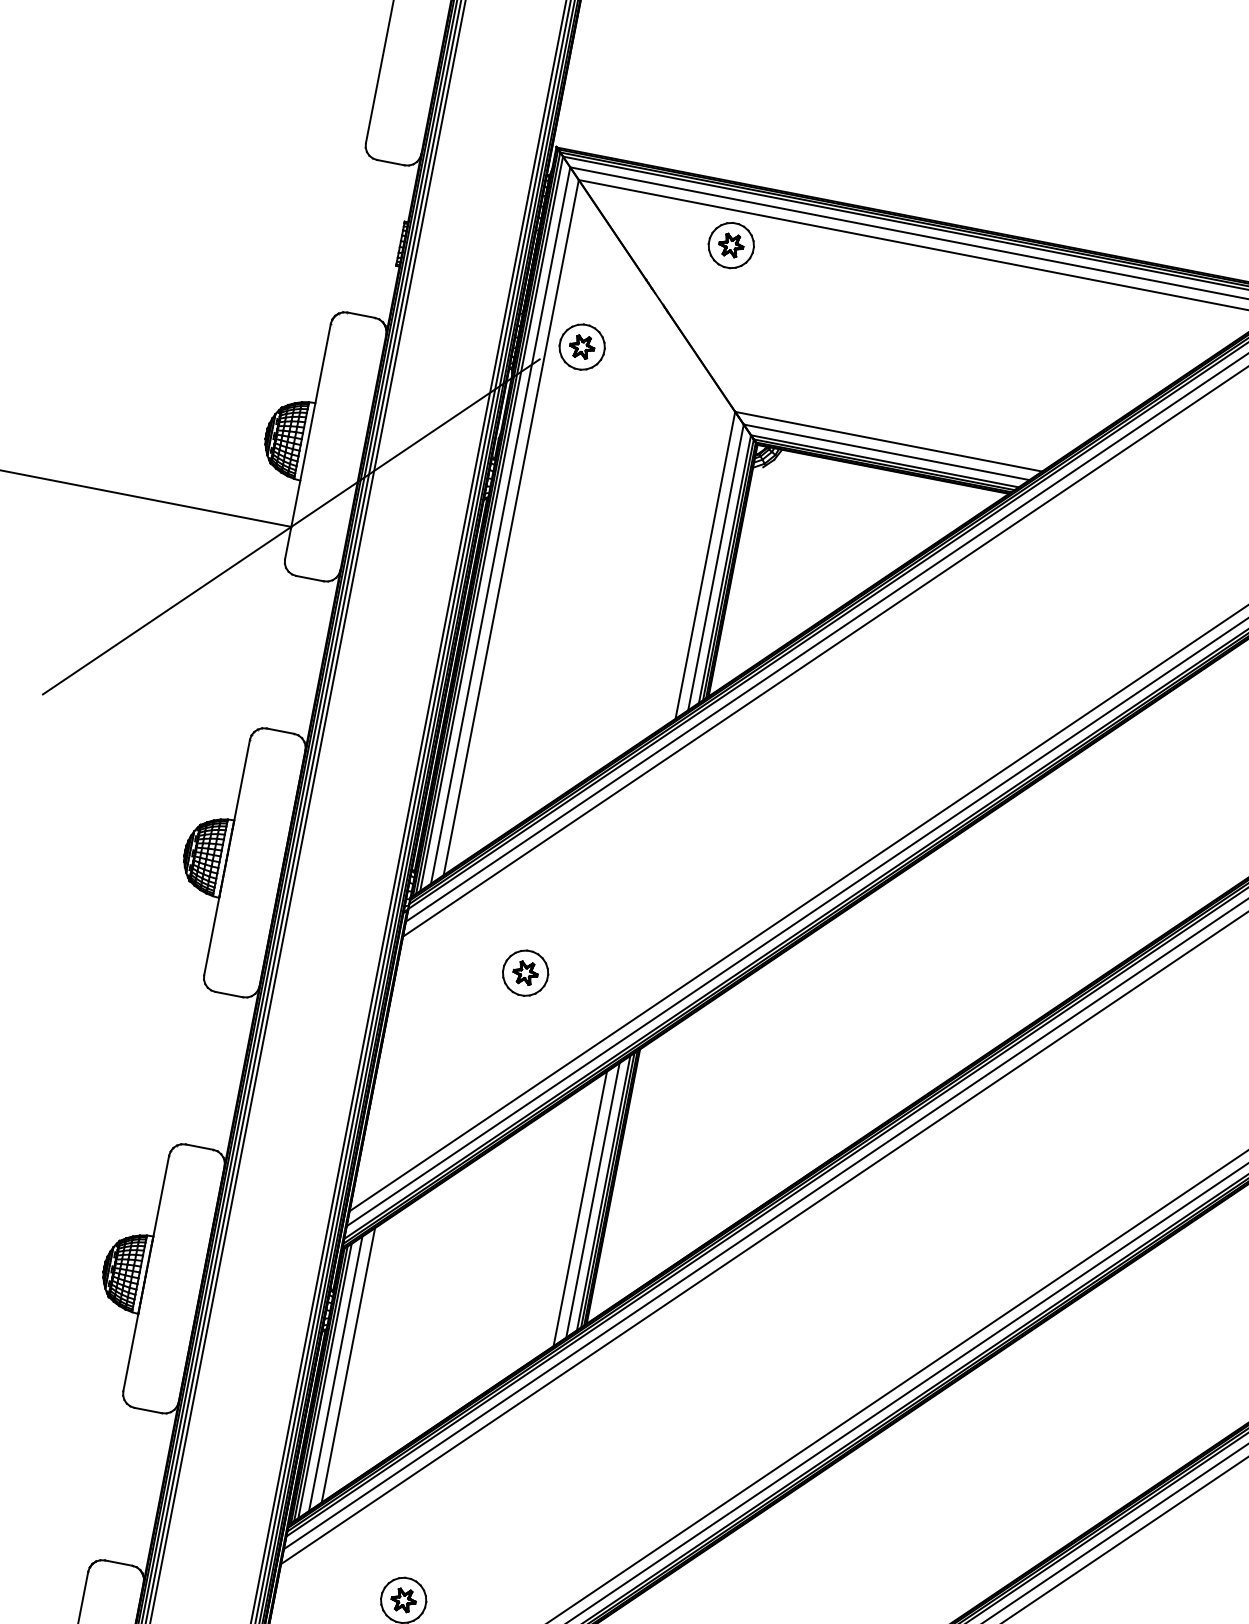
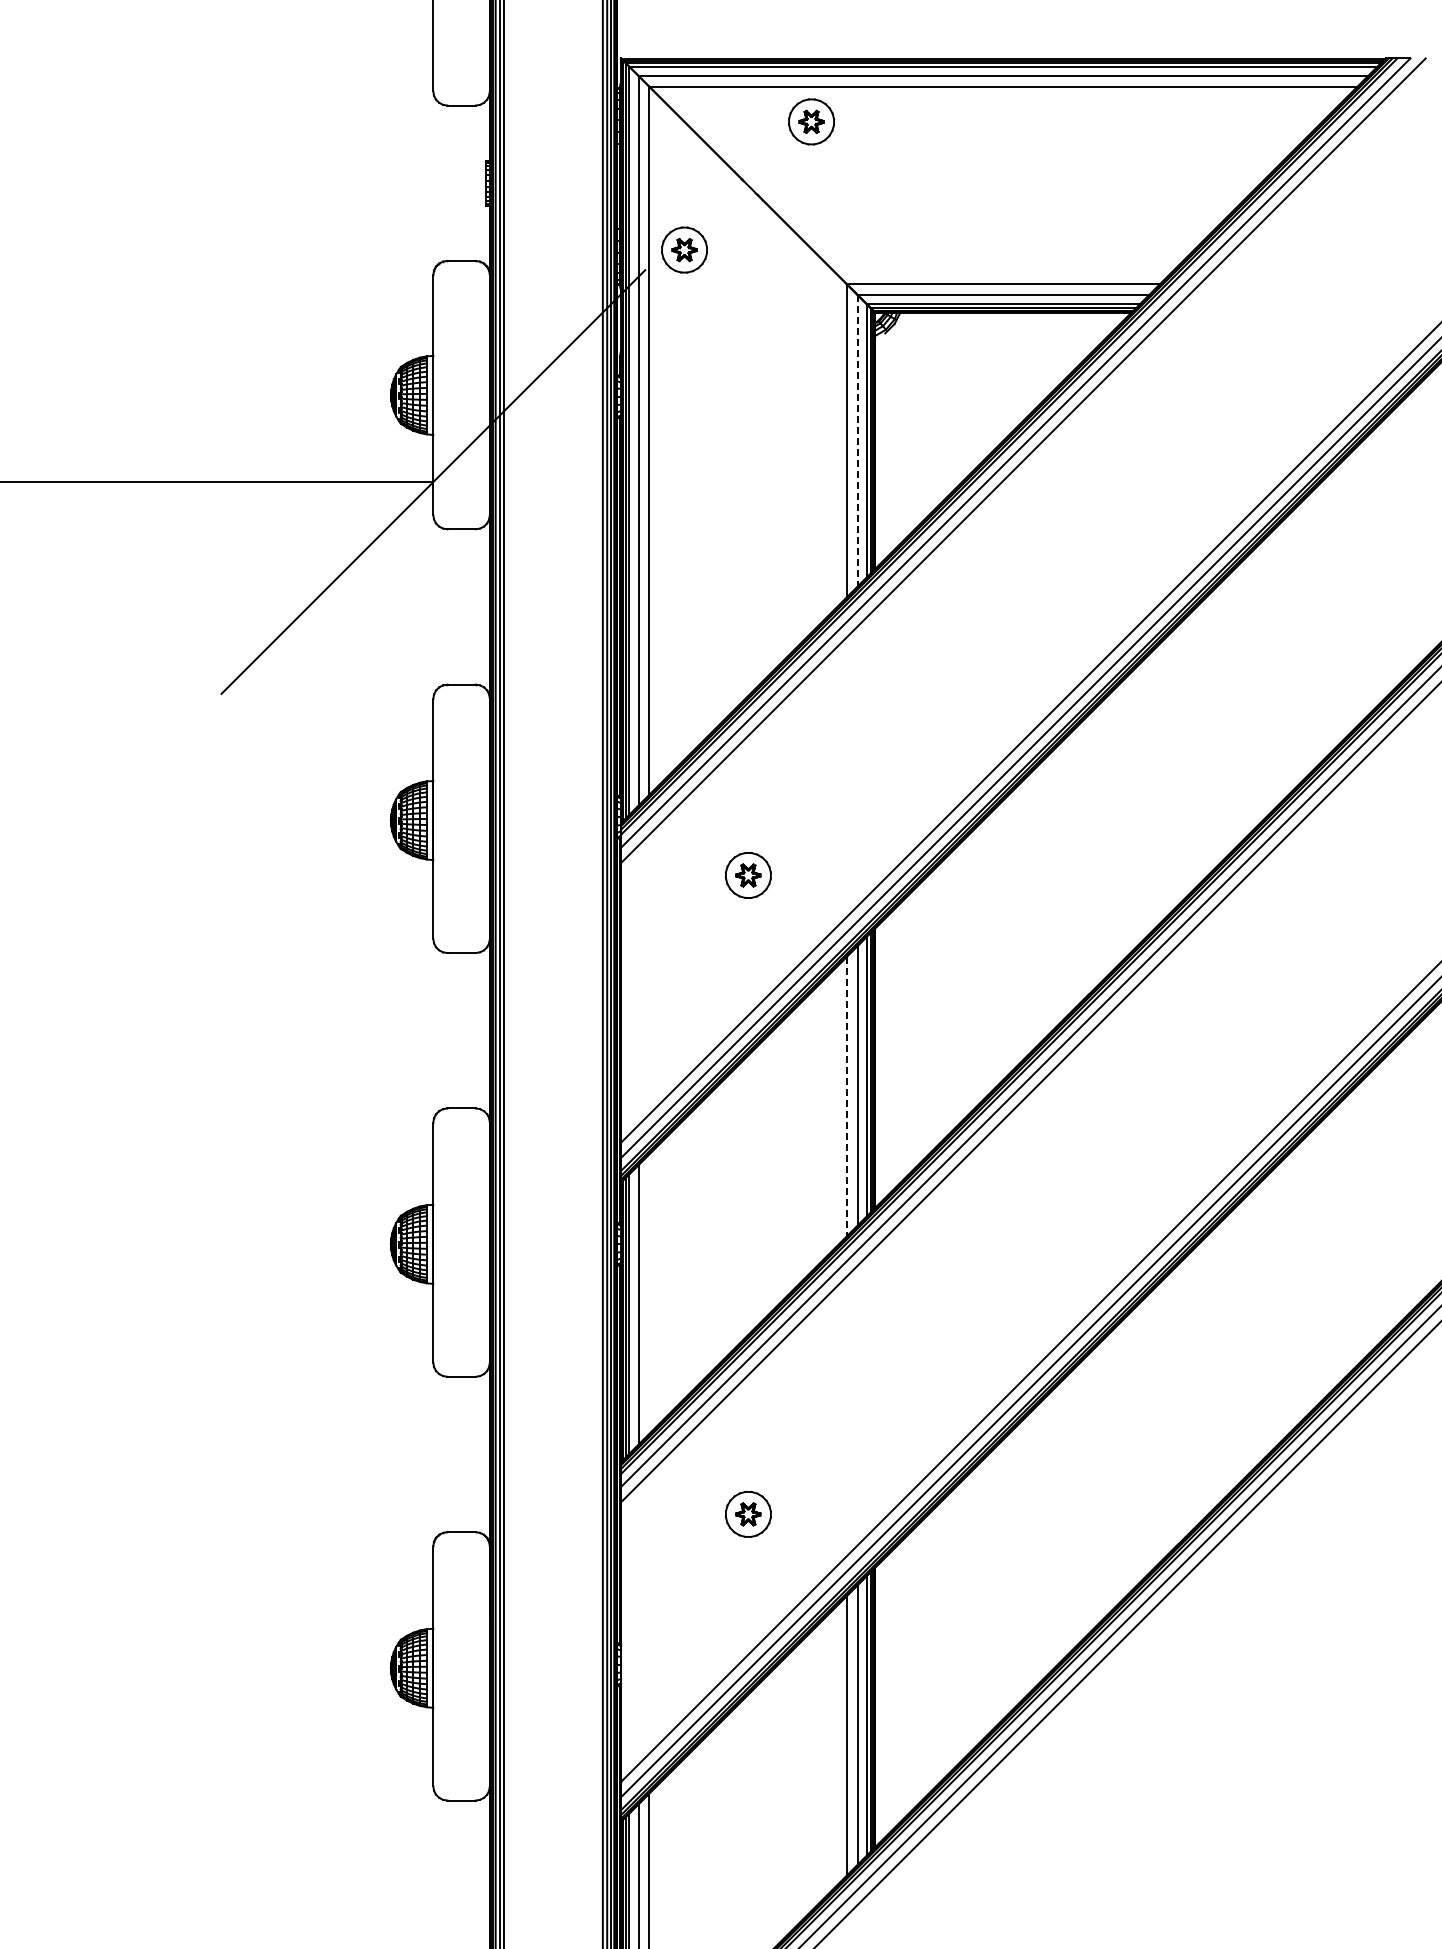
line: (715, 567) -> (857, 440), solid -> dashed
line: (580, 1209) -> (847, 1096), solid -> dashed
line: (348, 1365) -> (649, 1294), removed

